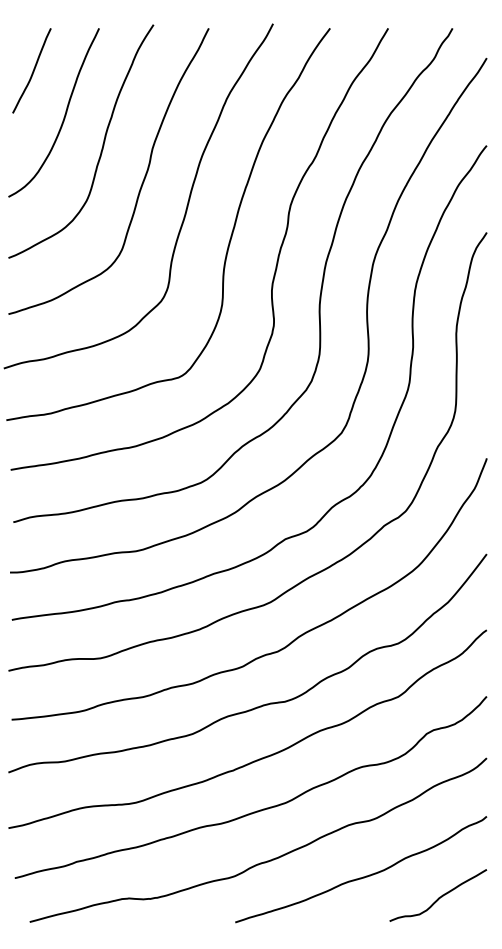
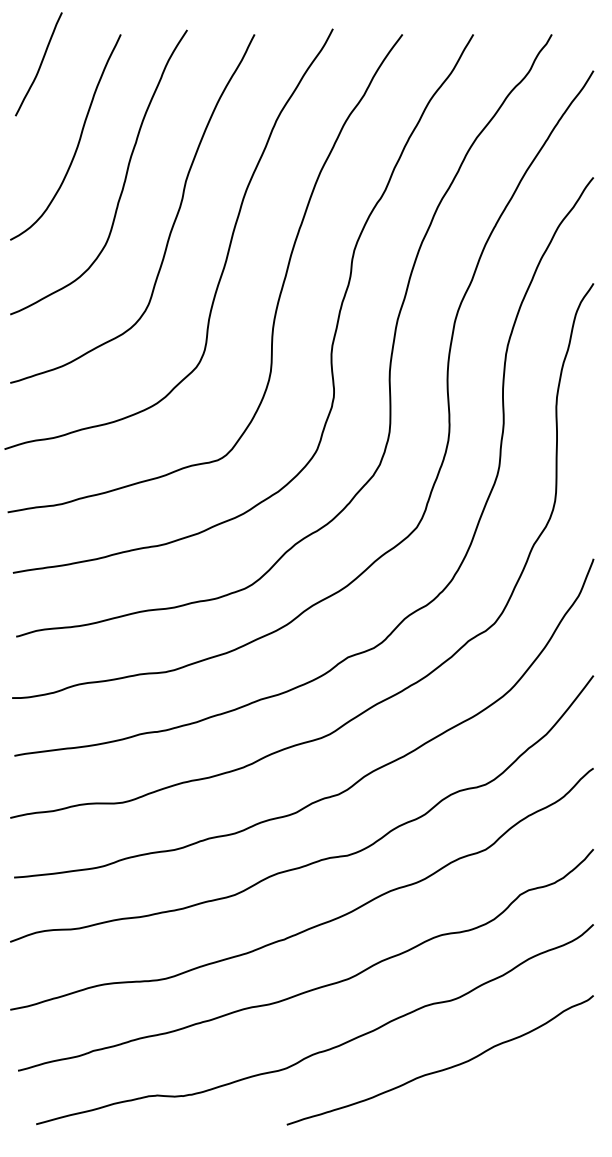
curve: (32, 70) -> (39, 63), moved
curve: (439, 896) -> (535, 1093), removed

